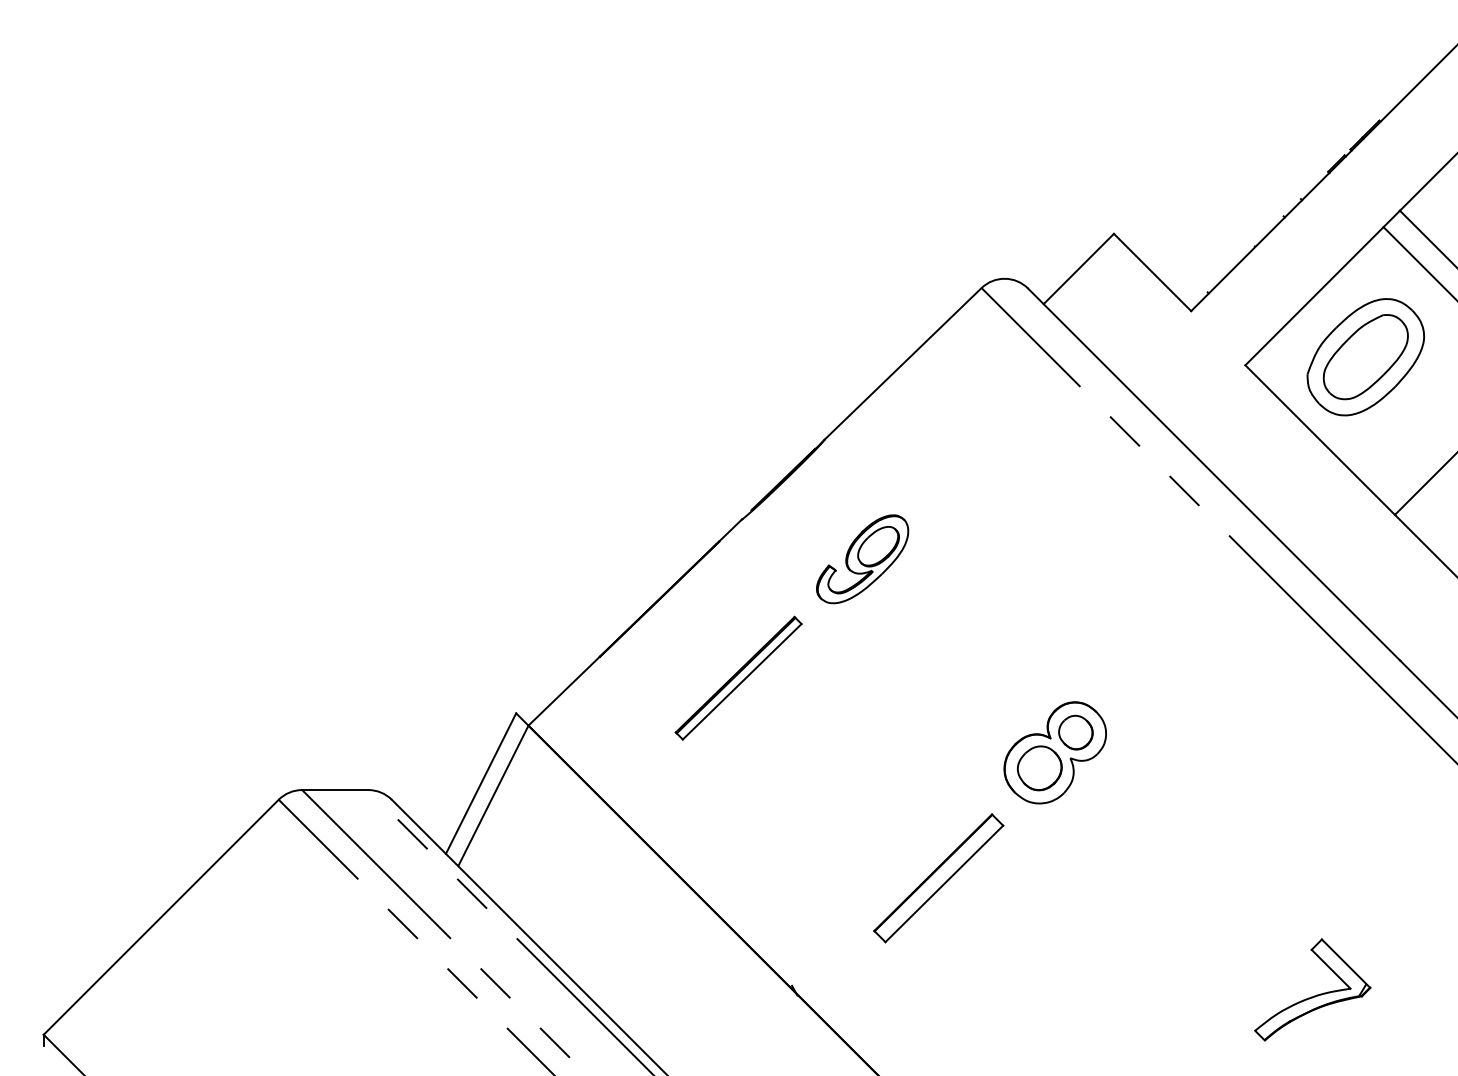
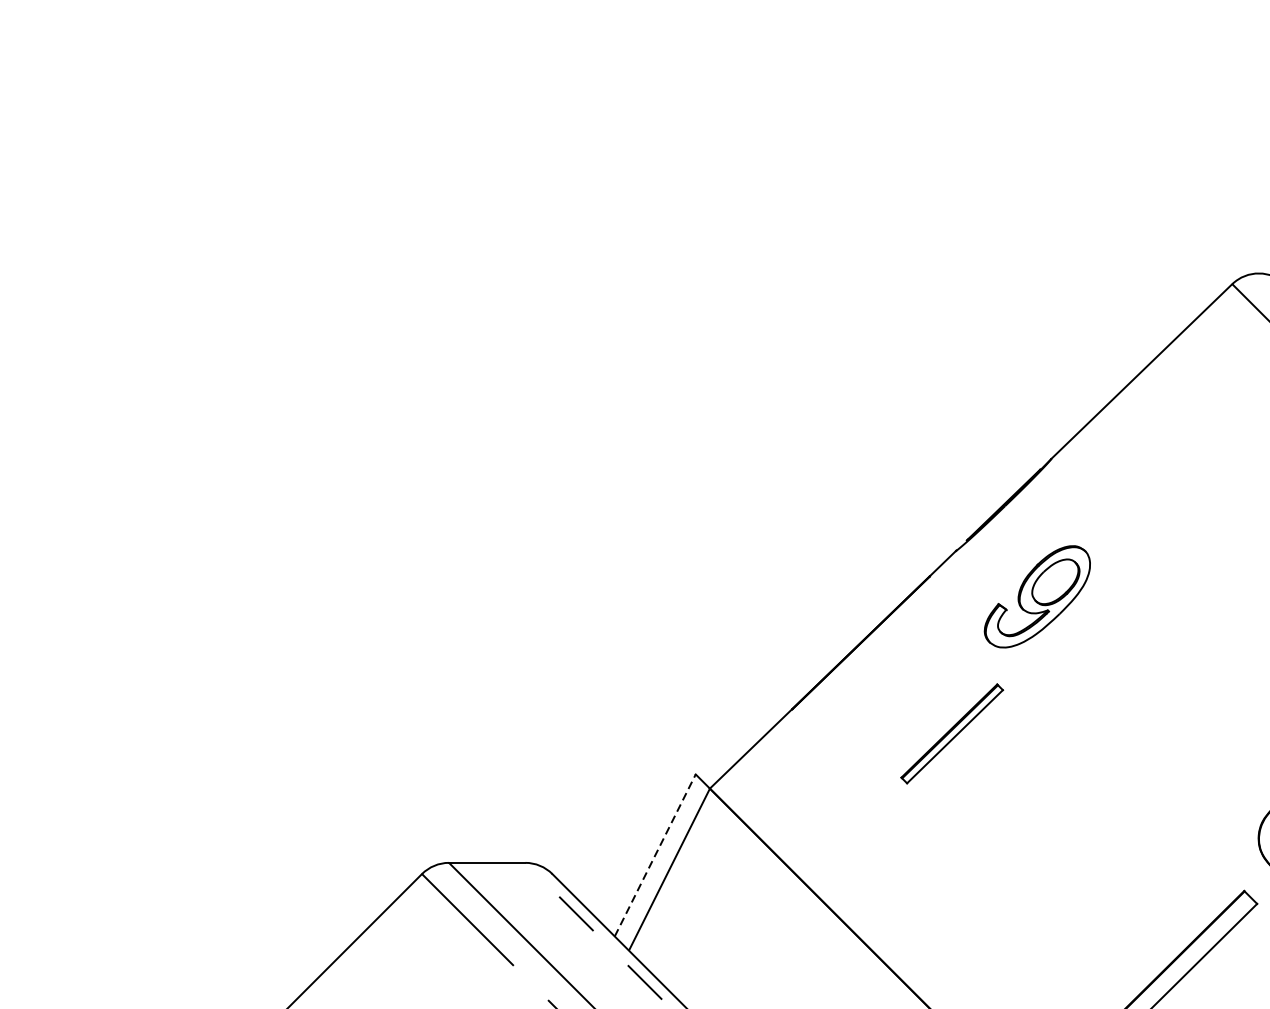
part: (862, 559) -> (1037, 597), moved
part: (738, 677) -> (952, 733), size x0.7
line: (481, 783) -> (655, 855), solid -> dashed

